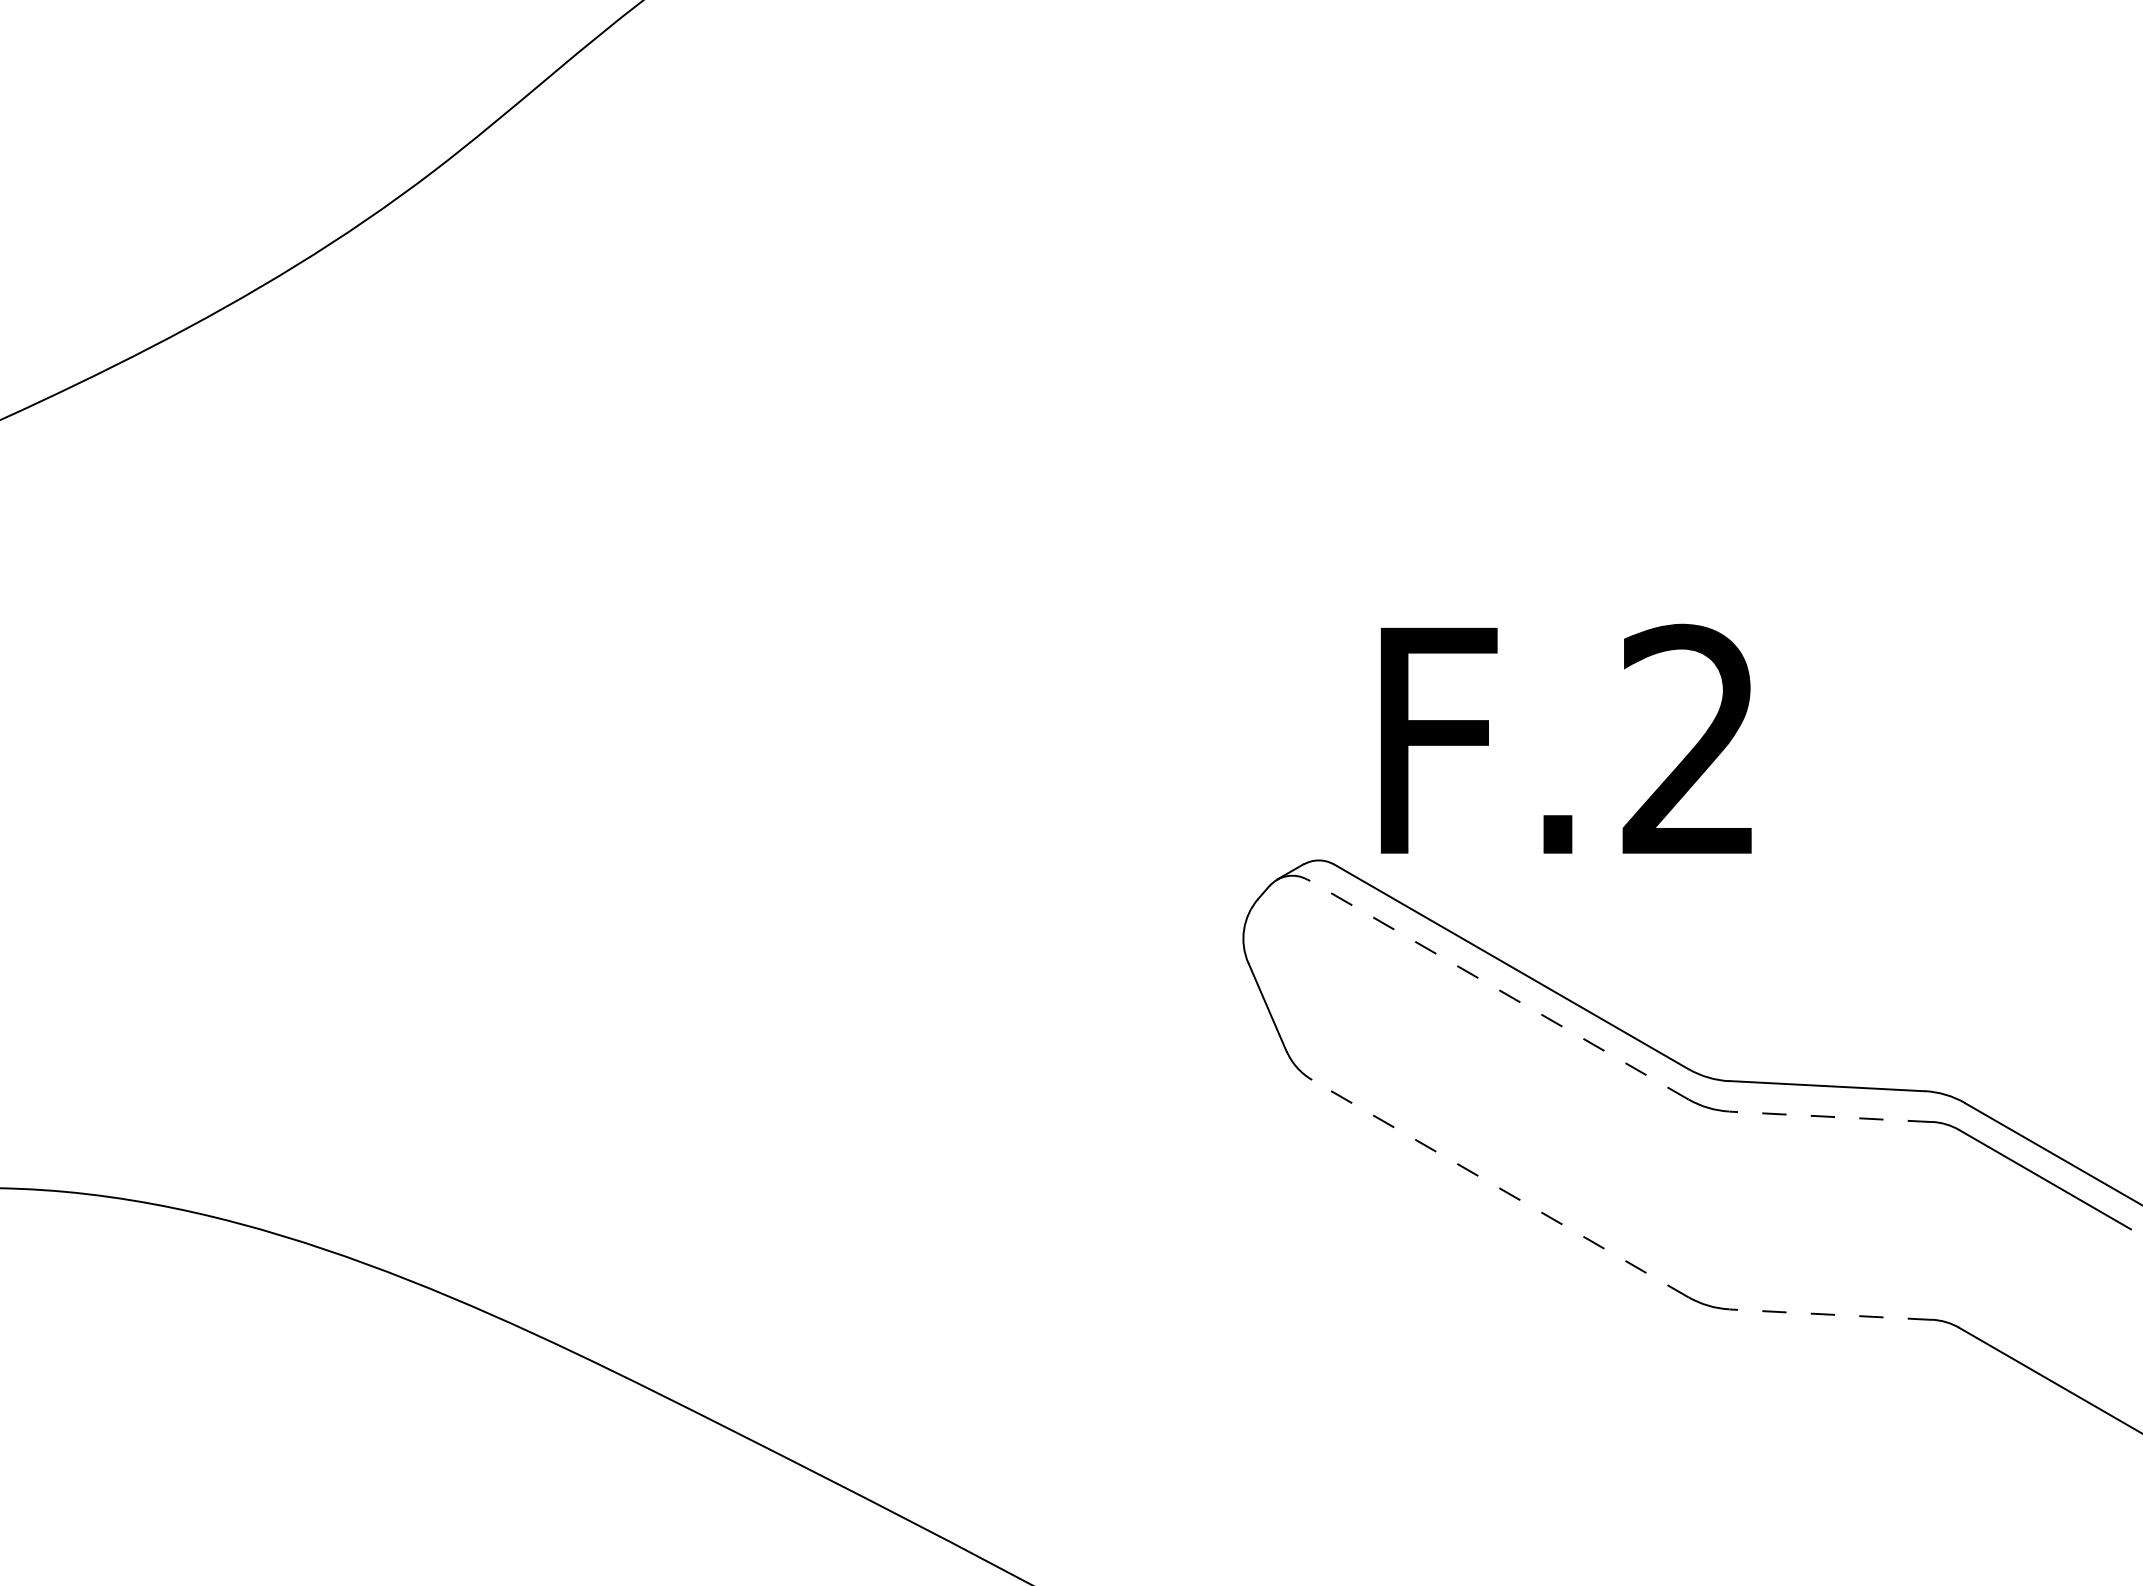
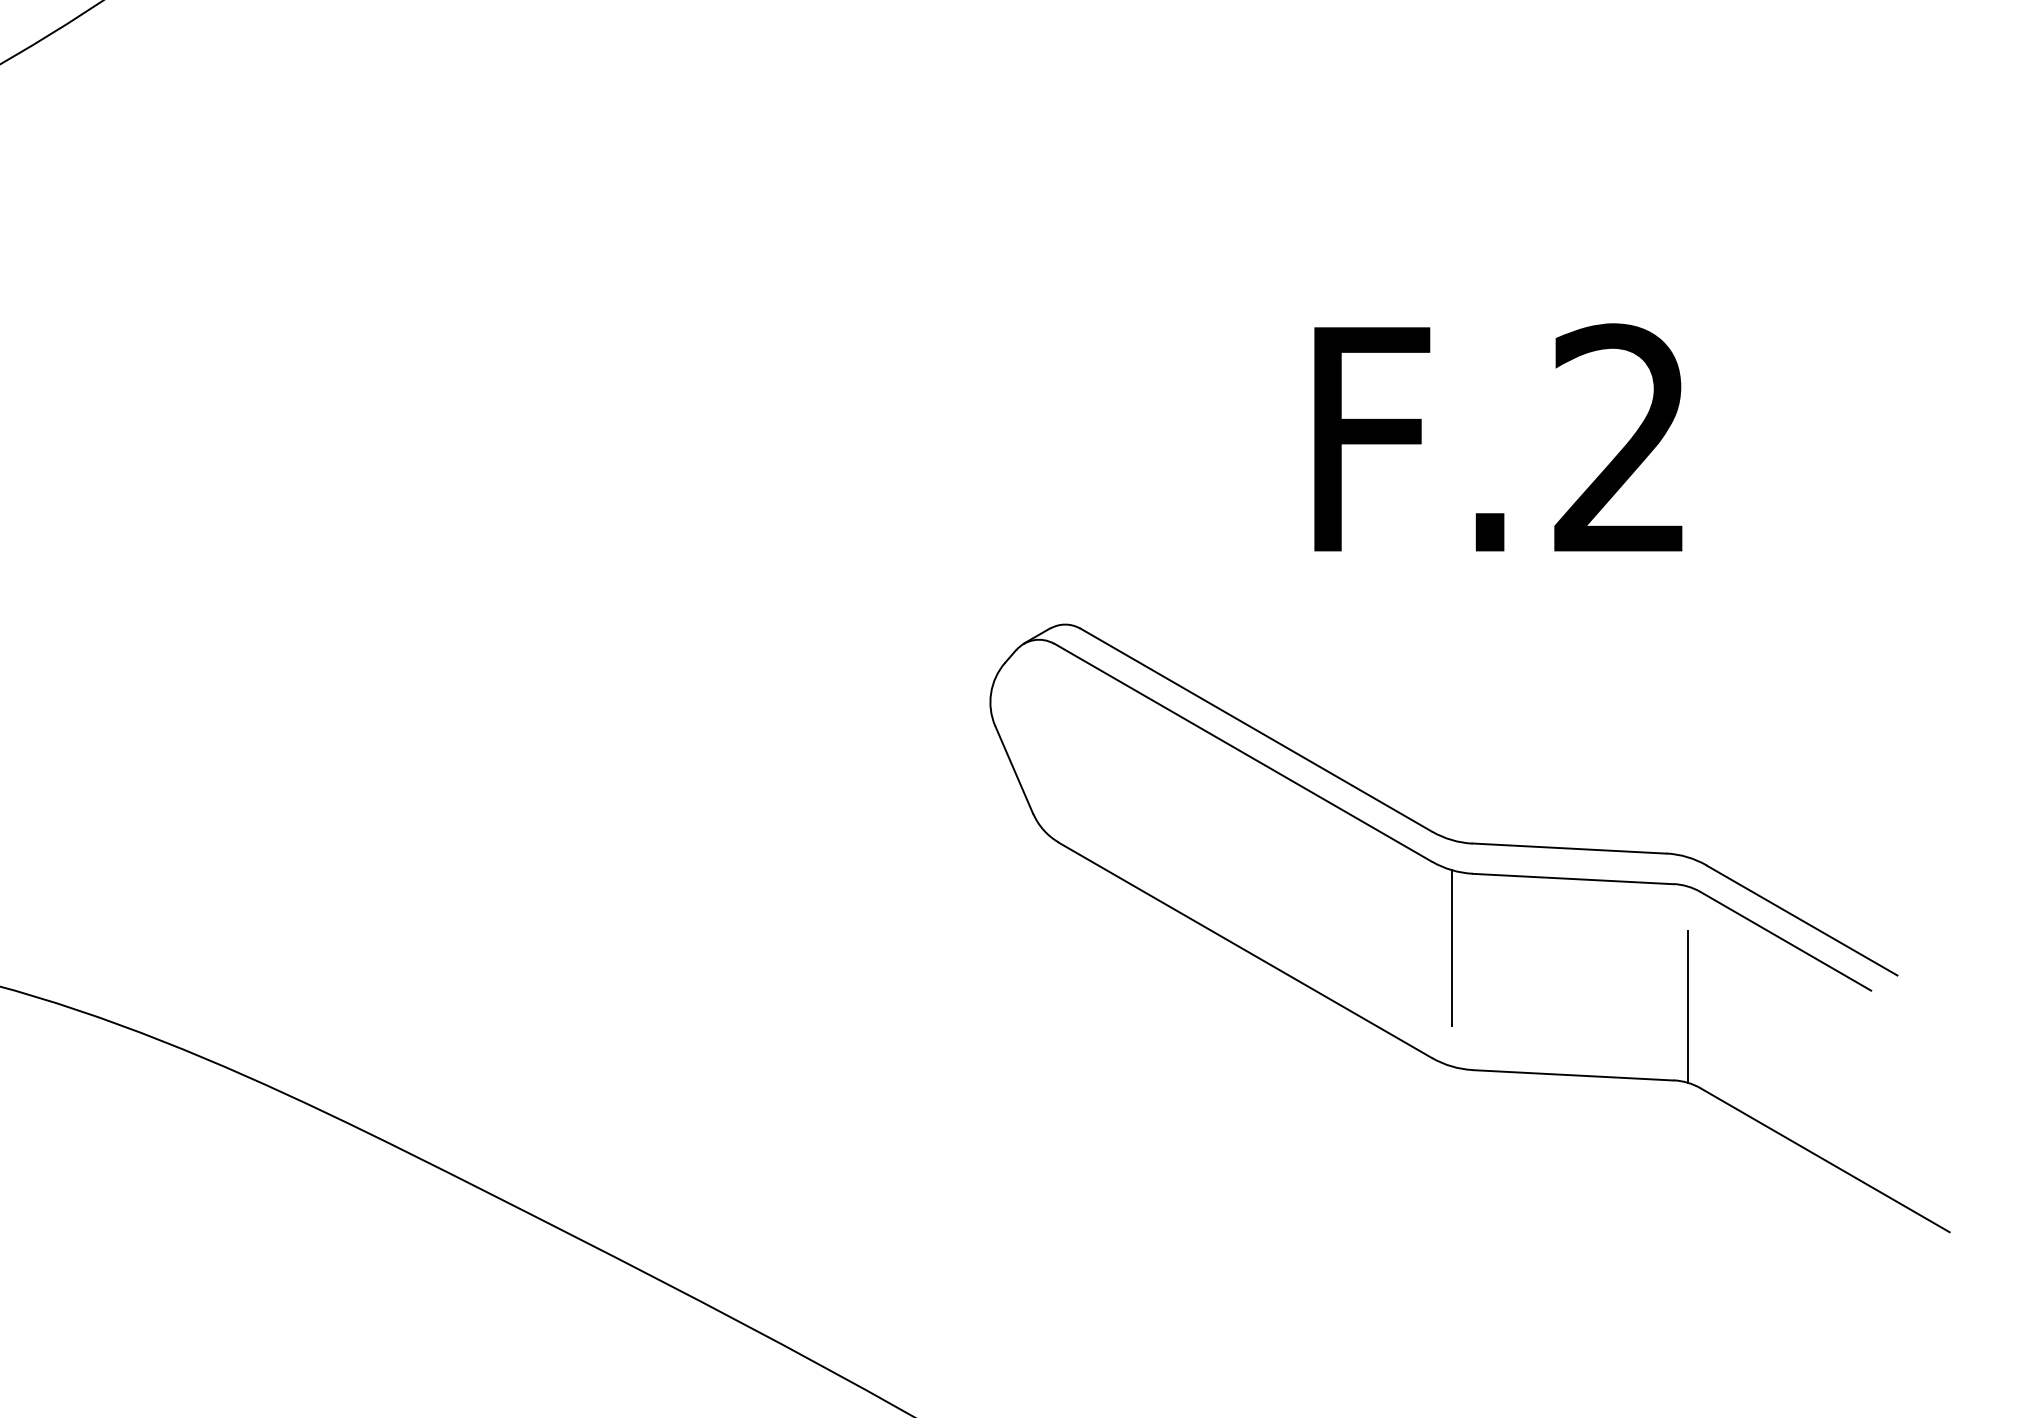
text: (1566, 738) -> (1498, 437), moved
line: (1498, 989) -> (1243, 752), dashed -> solid
line: (1830, 1116) -> (1573, 878), dashed -> solid
line: (1708, 1186) -> (1451, 948), added
line: (1499, 1188) -> (1244, 950), dashed -> solid
line: (1946, 1245) -> (1688, 1006), added
line: (1830, 1314) -> (1573, 1075), dashed -> solid

